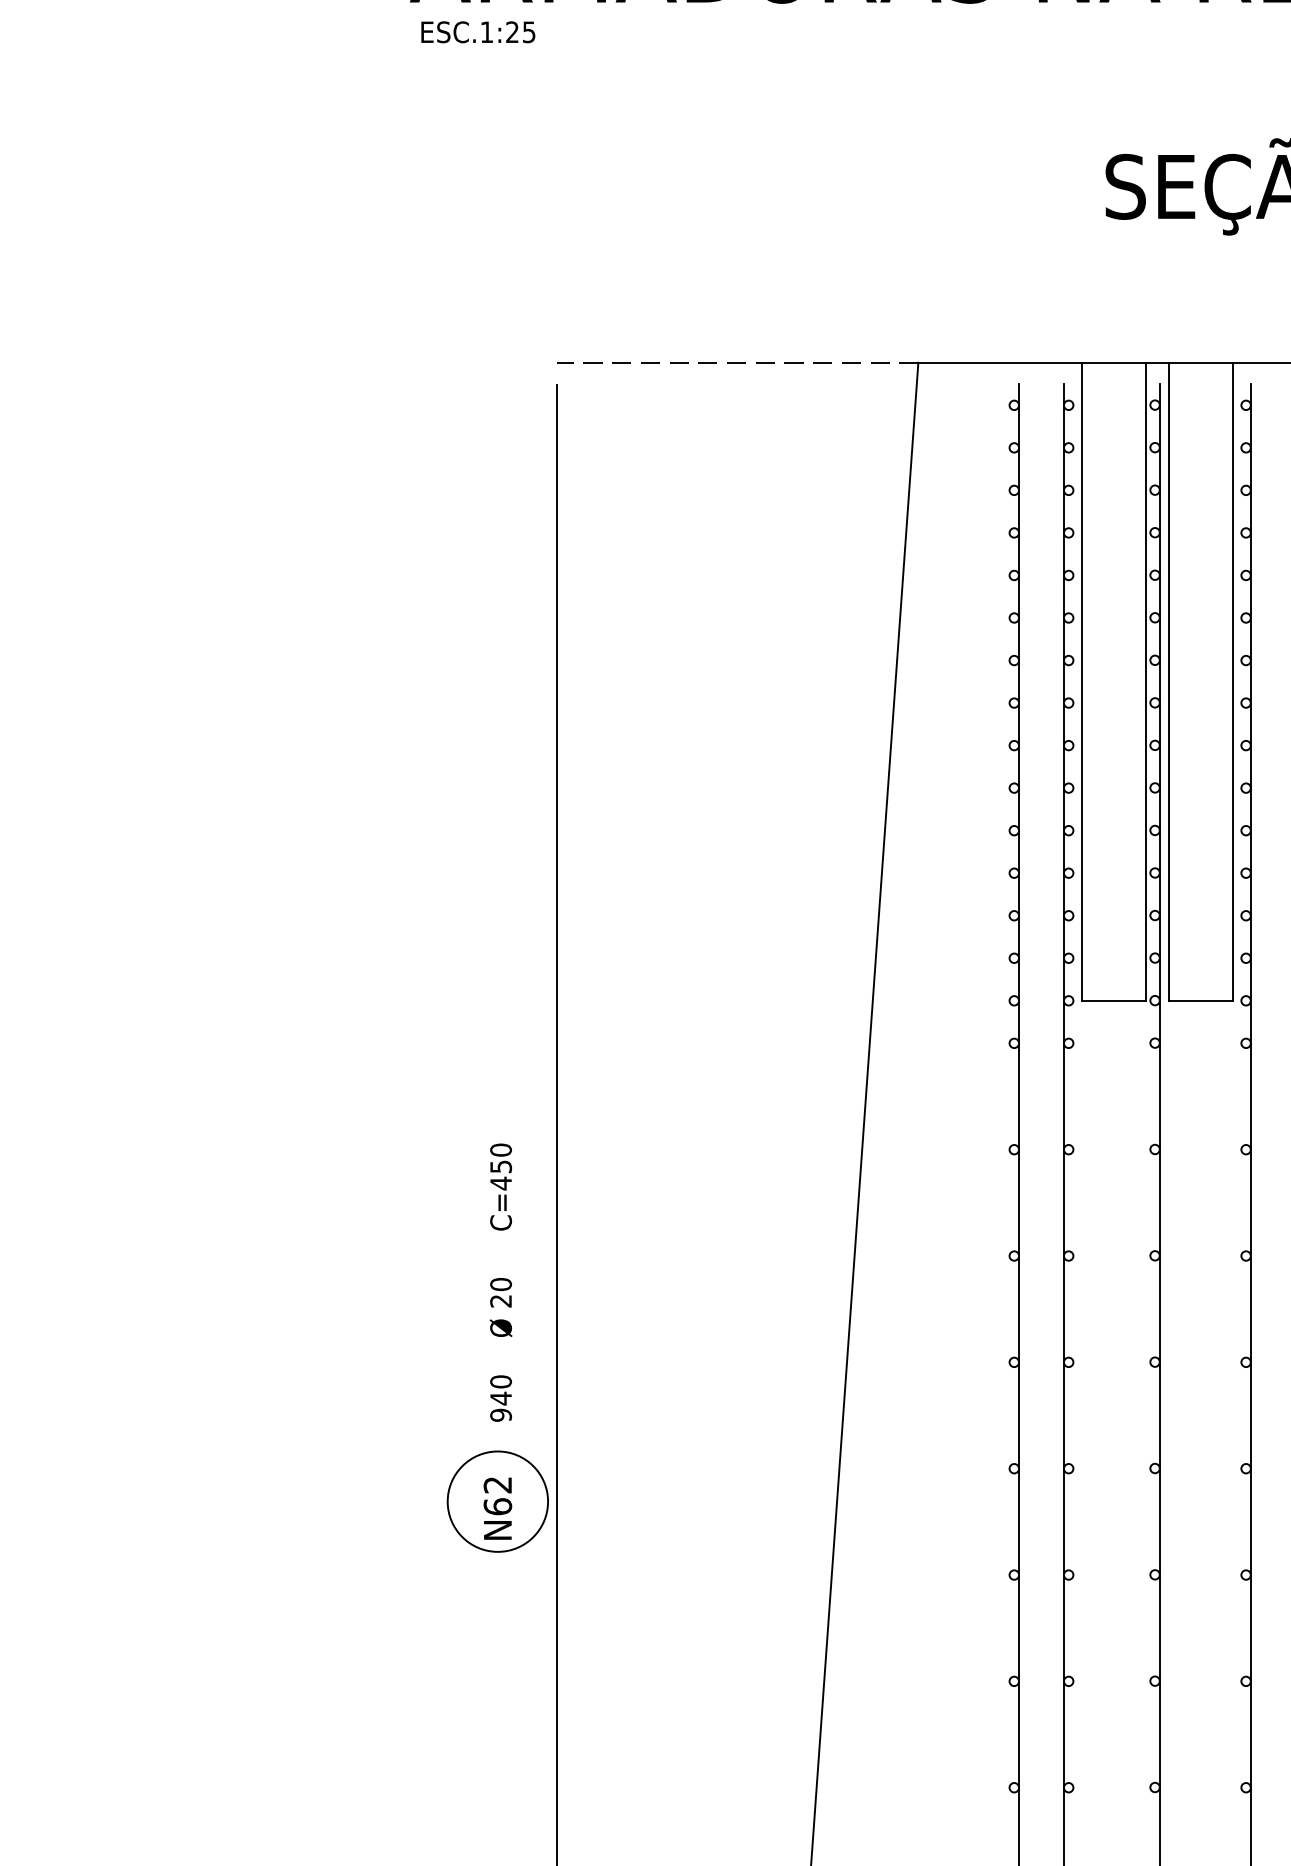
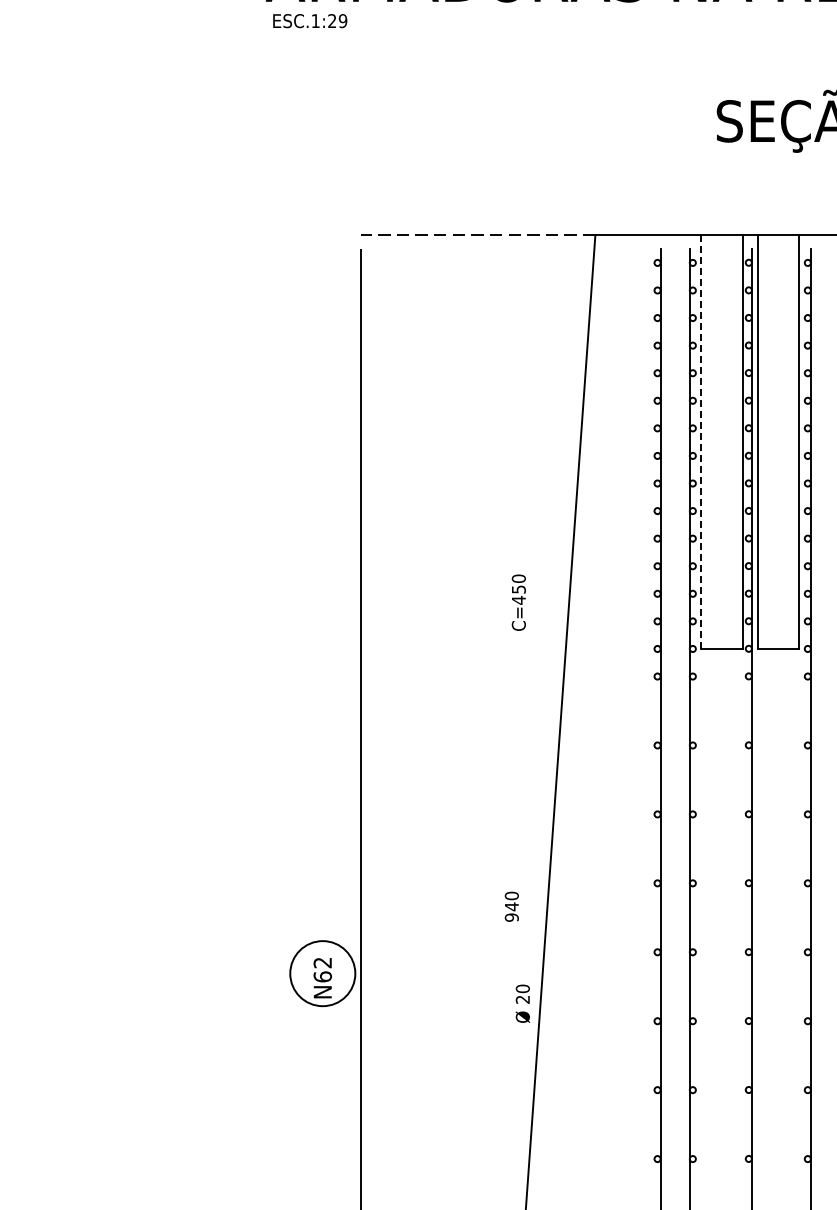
text: (528, 31) -> (342, 20), ESC.1:25 -> ESC.1:29
line: (1082, 682) -> (701, 442), solid -> dashed
text: (500, 1186) -> (518, 602), moved
text: (500, 1307) -> (522, 1003), moved
text: (500, 1398) -> (511, 906), moved

